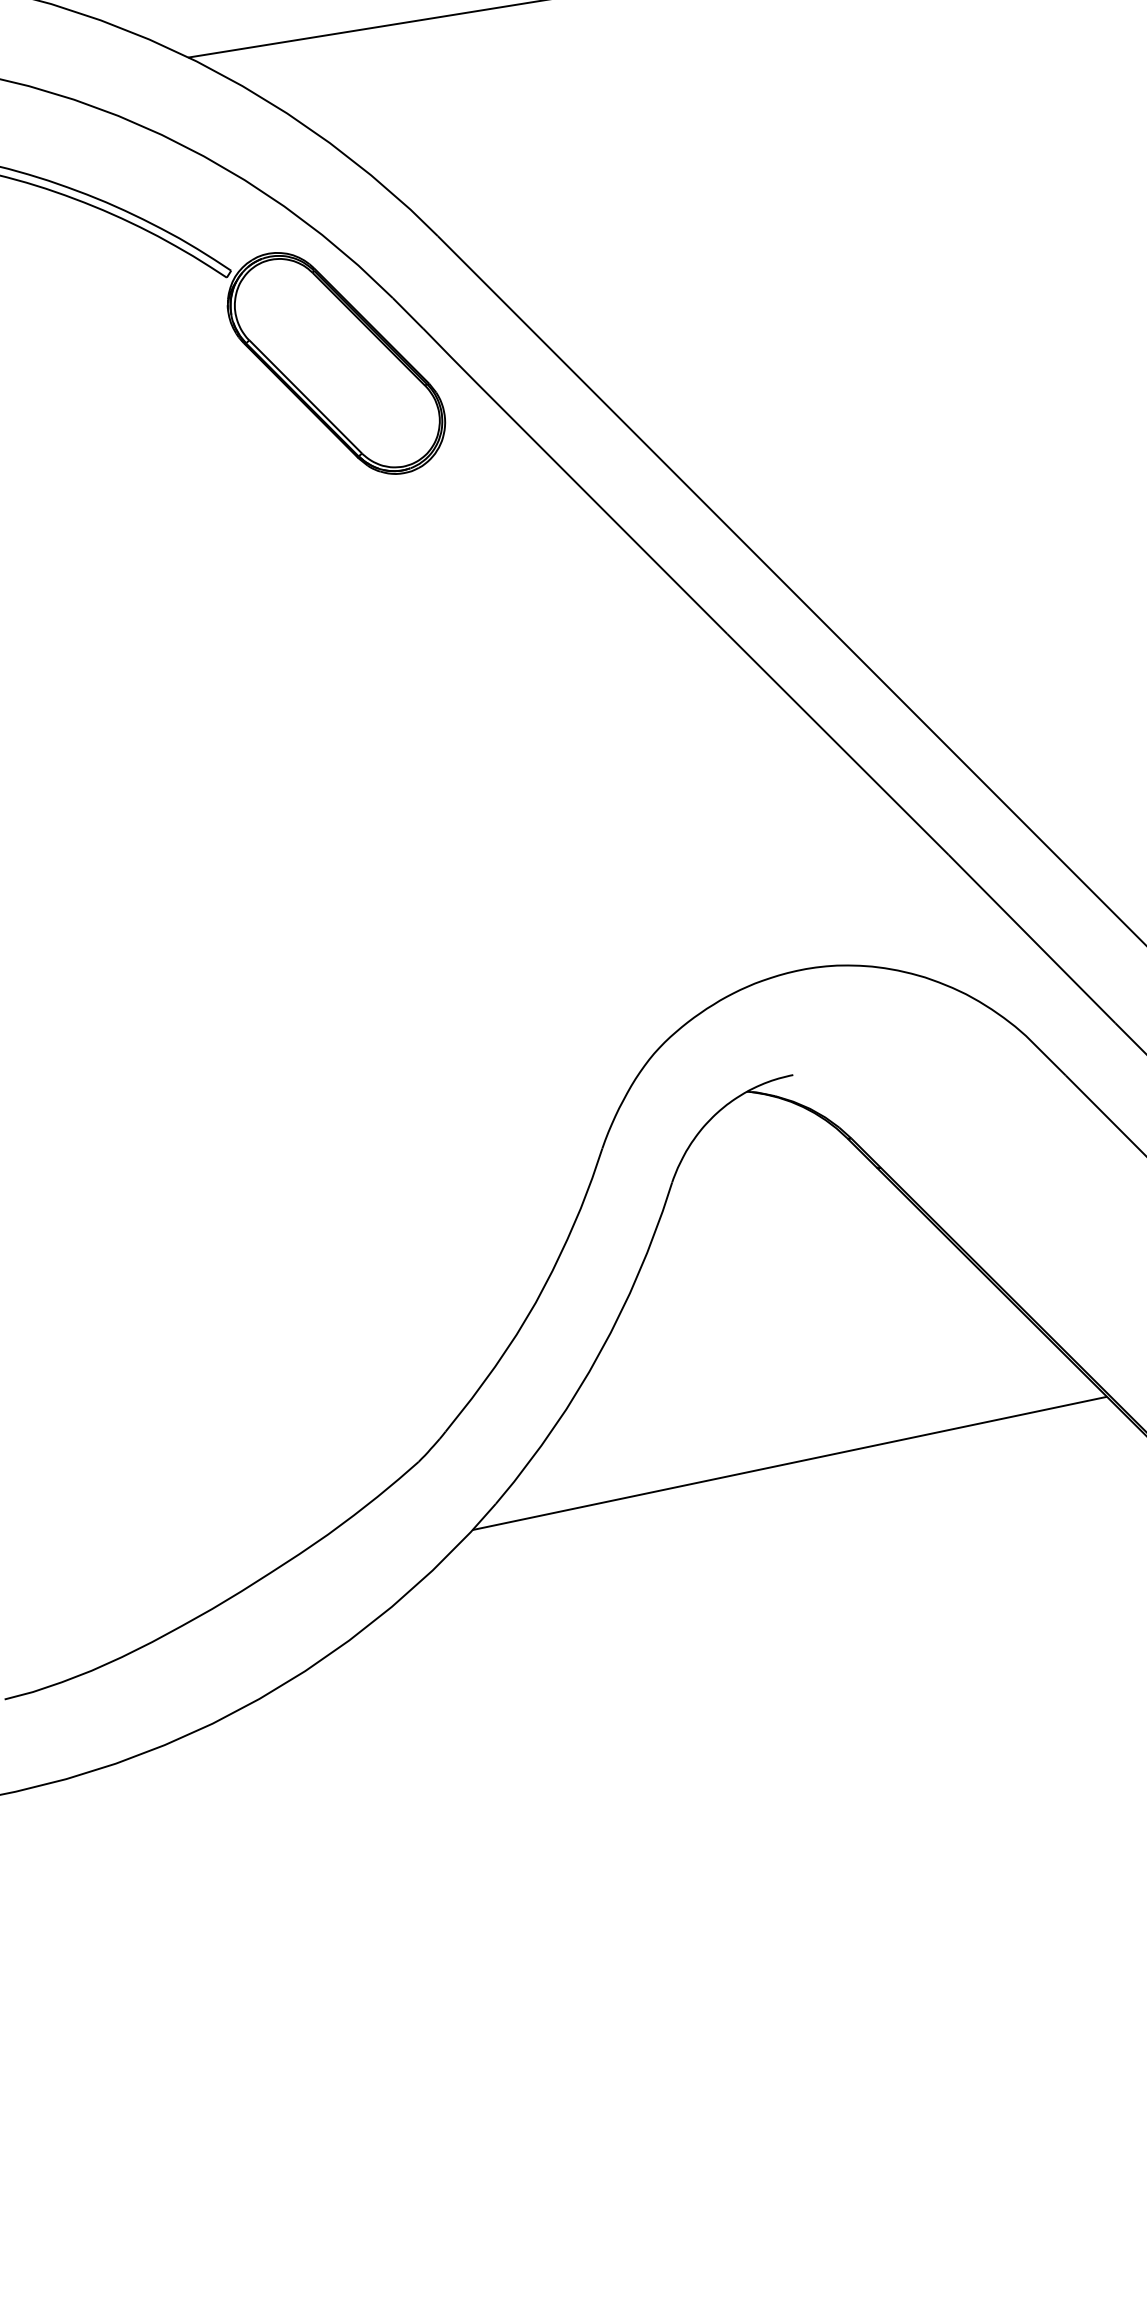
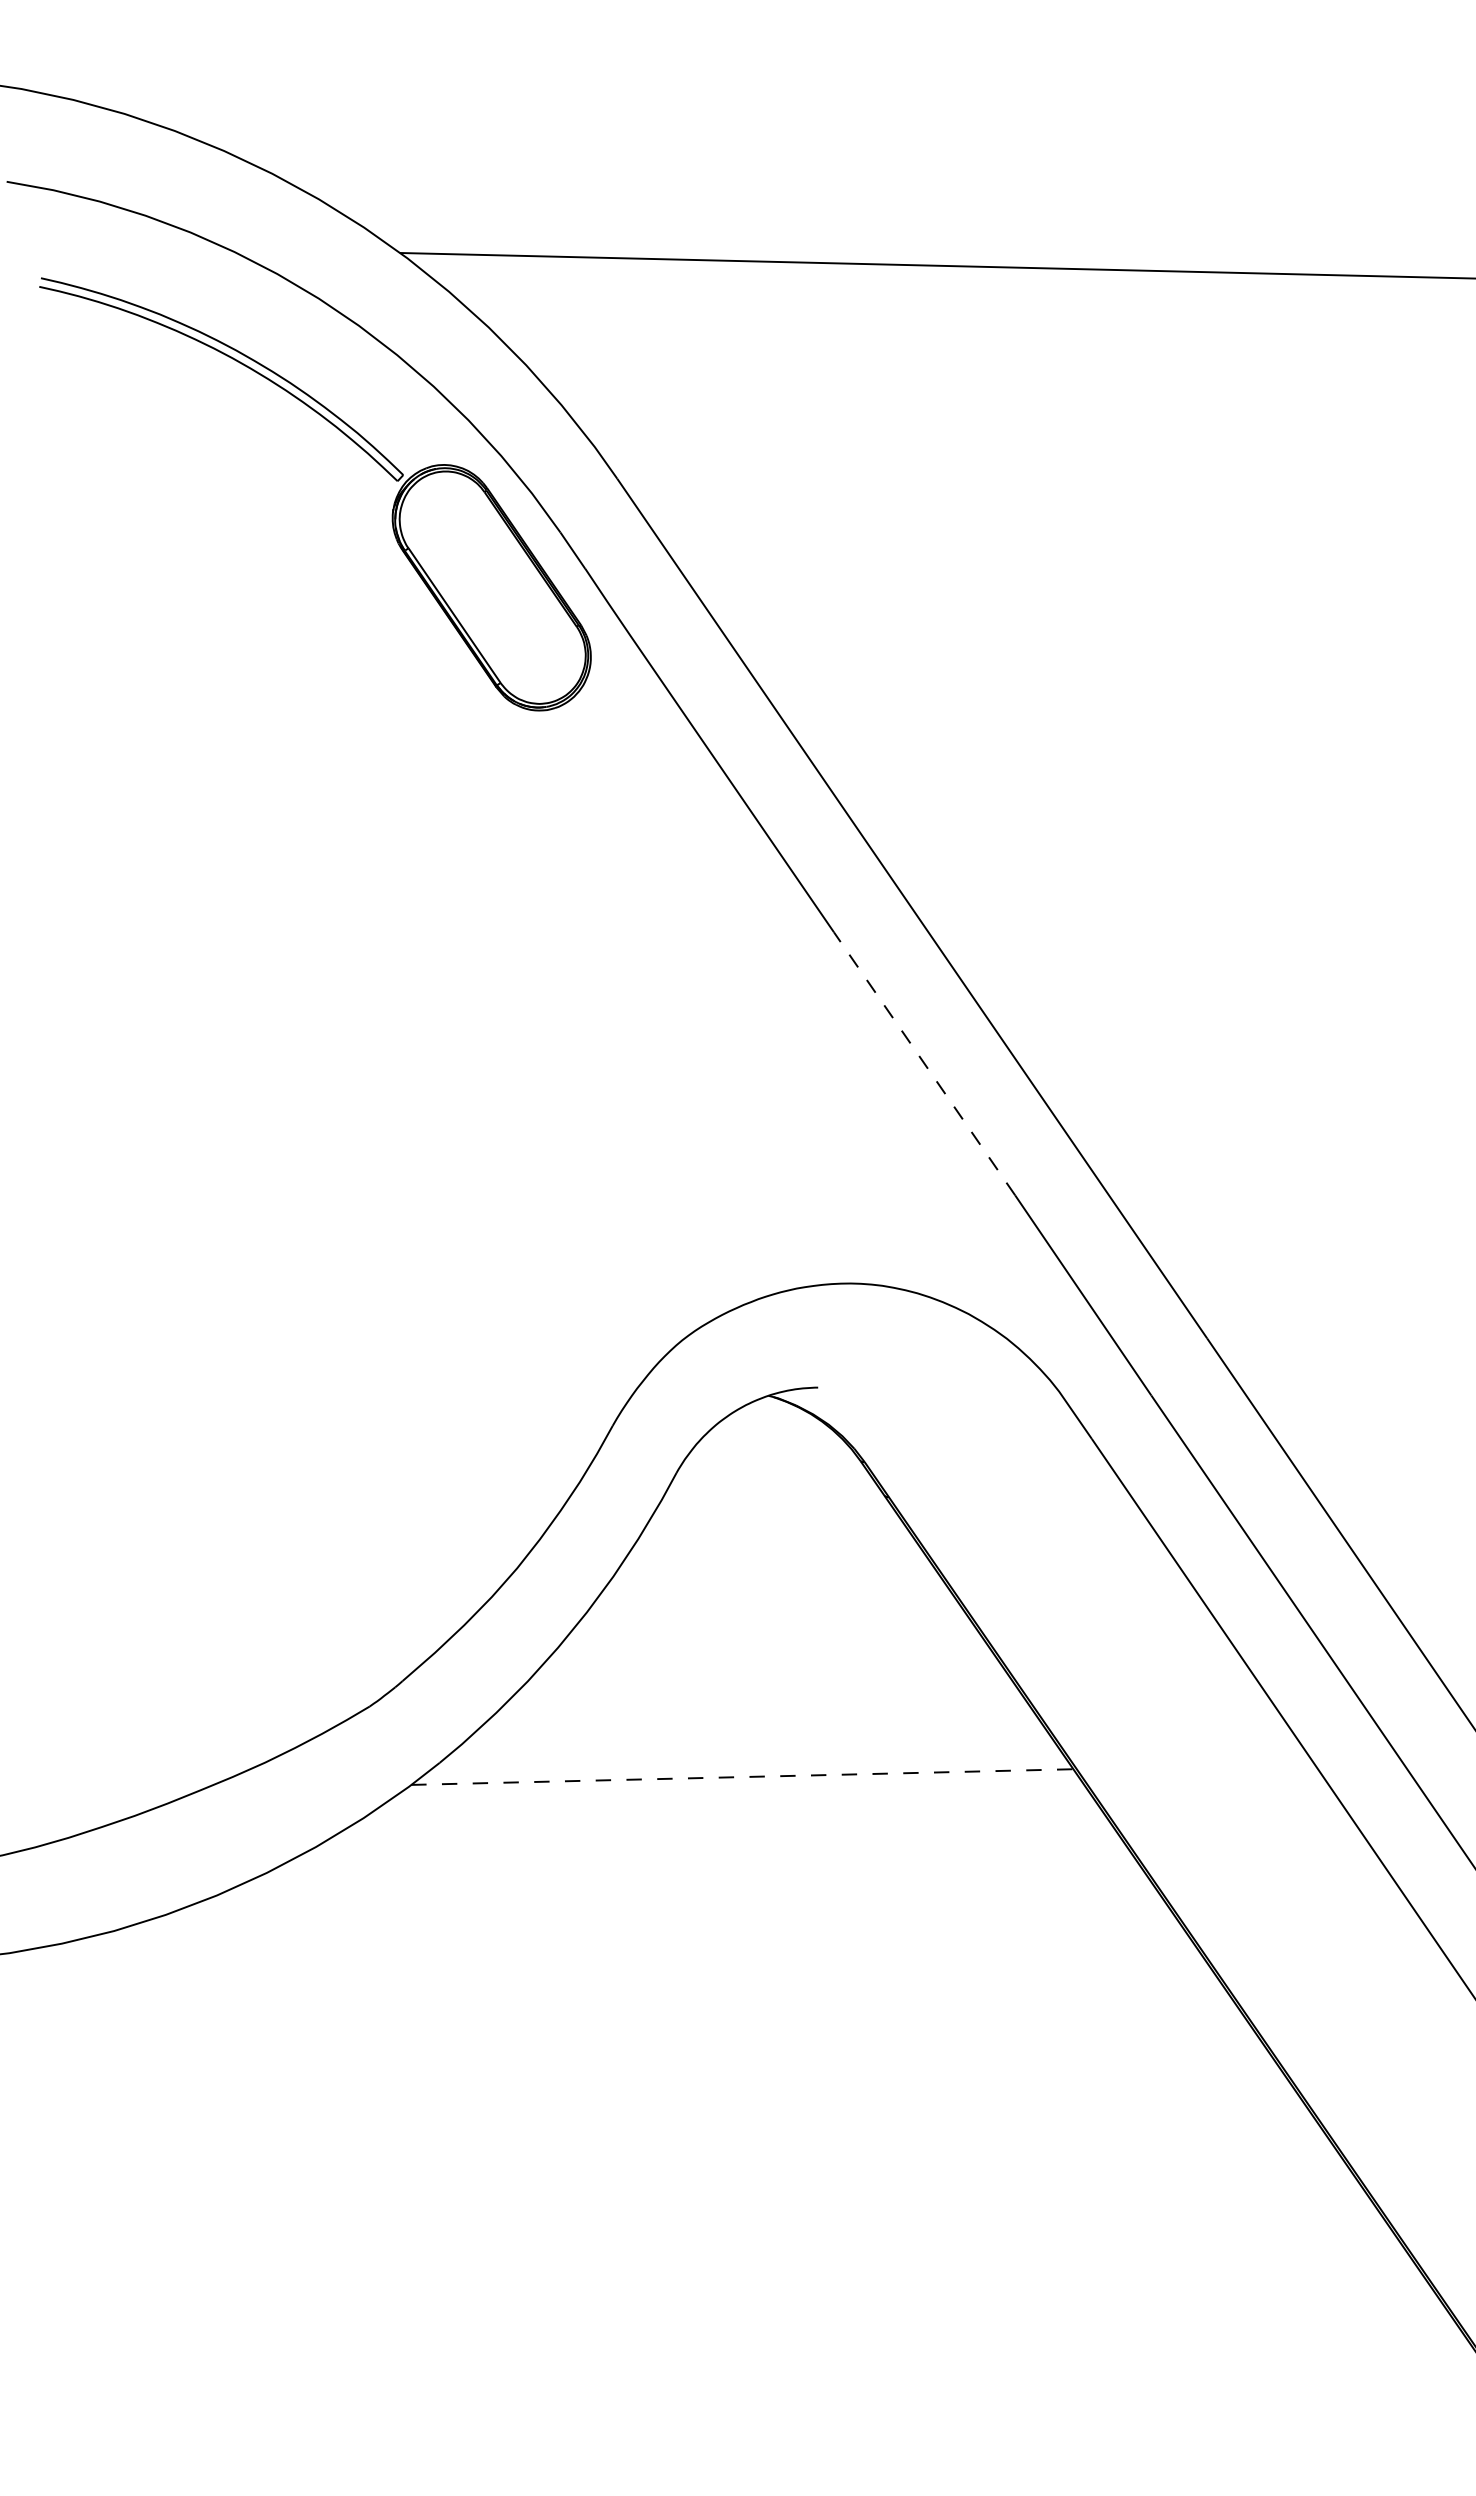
line: (837, 744) -> (924, 1063), solid -> dashed
line: (790, 1463) -> (742, 1777), solid -> dashed

